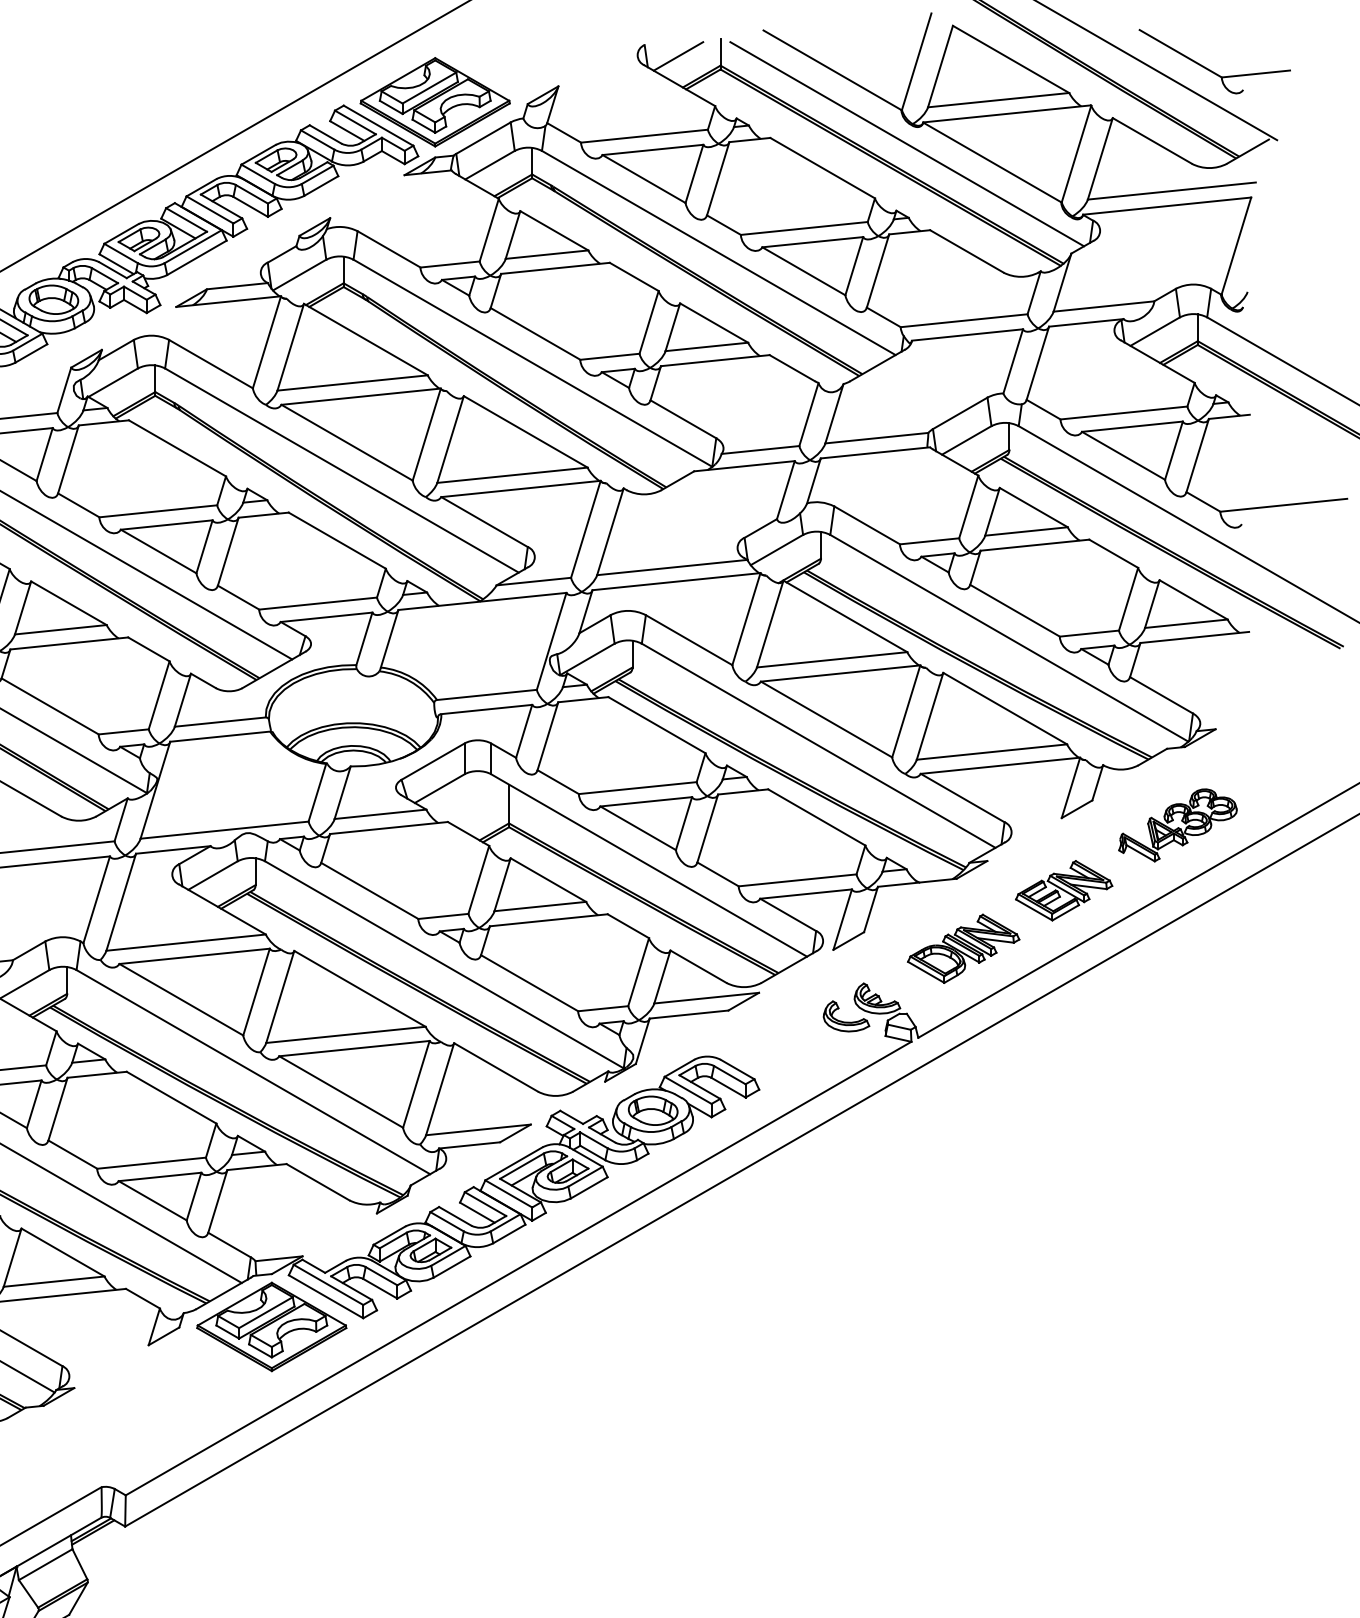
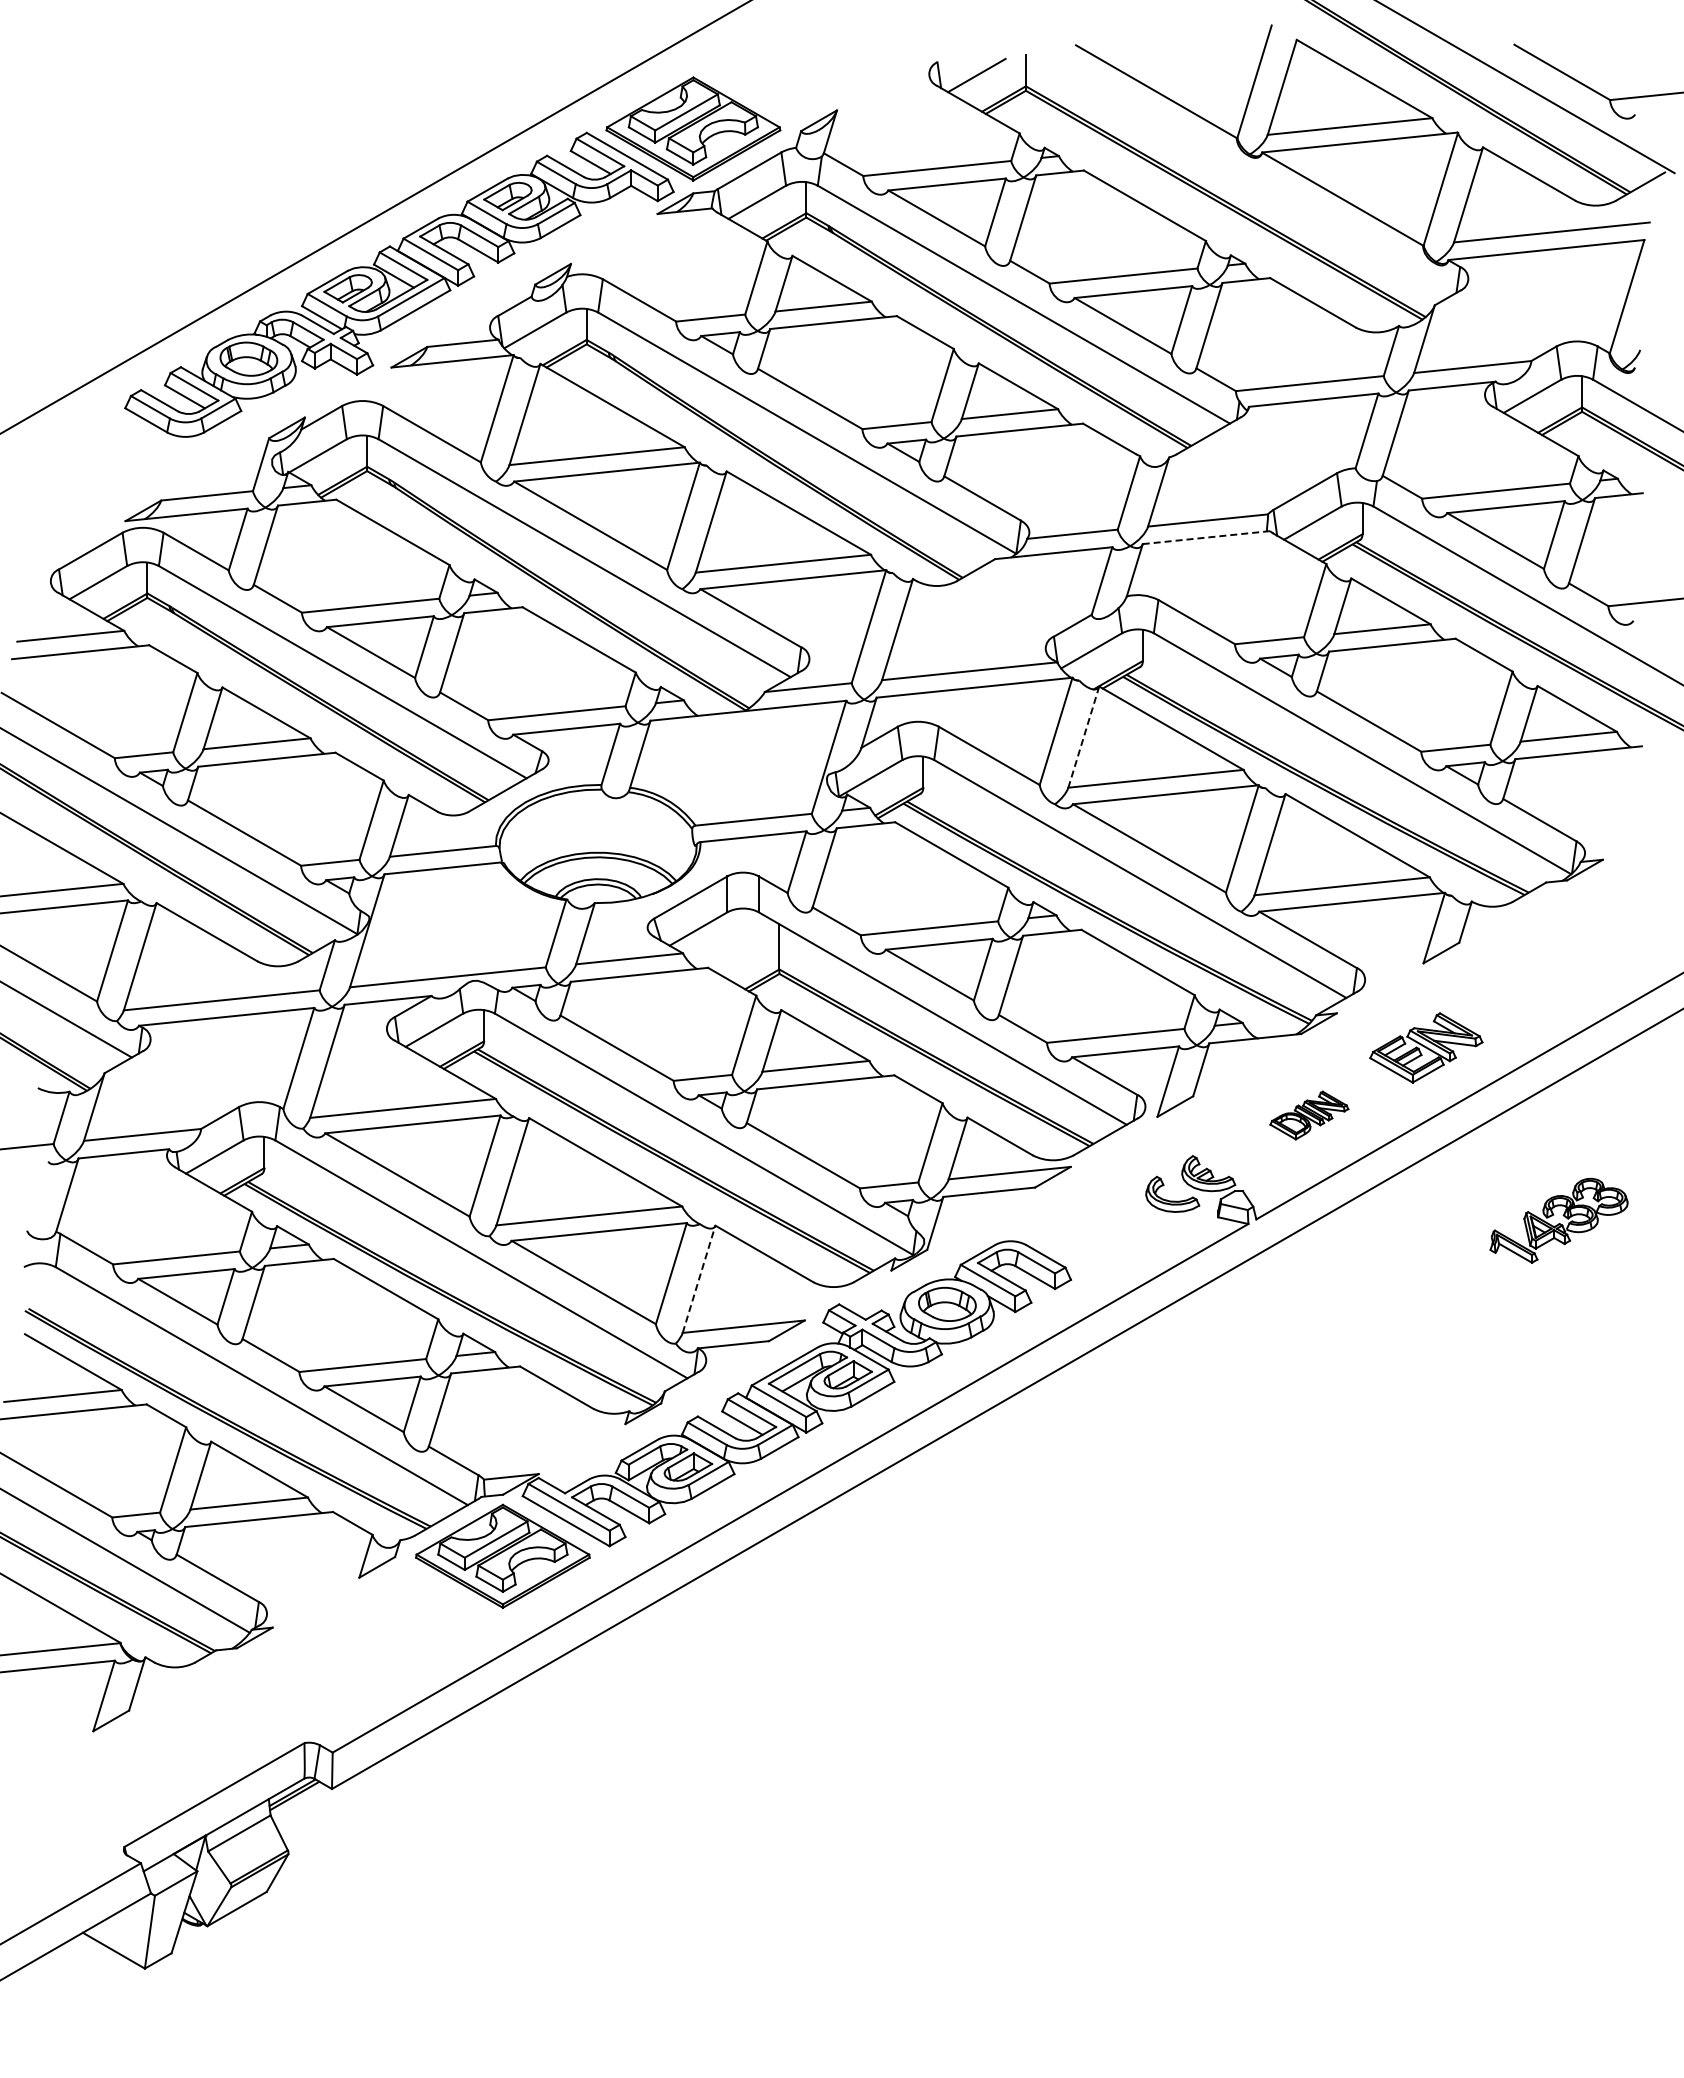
line: (907, 143) -> (1243, 177), removed
line: (875, 452) -> (1206, 537), solid -> dashed
line: (769, 624) -> (1083, 737), solid -> dashed
part: (1177, 825) -> (1558, 1220), moved
part: (963, 948) -> (1309, 1115), size x0.6
line: (440, 1088) -> (699, 1278), solid -> dashed

